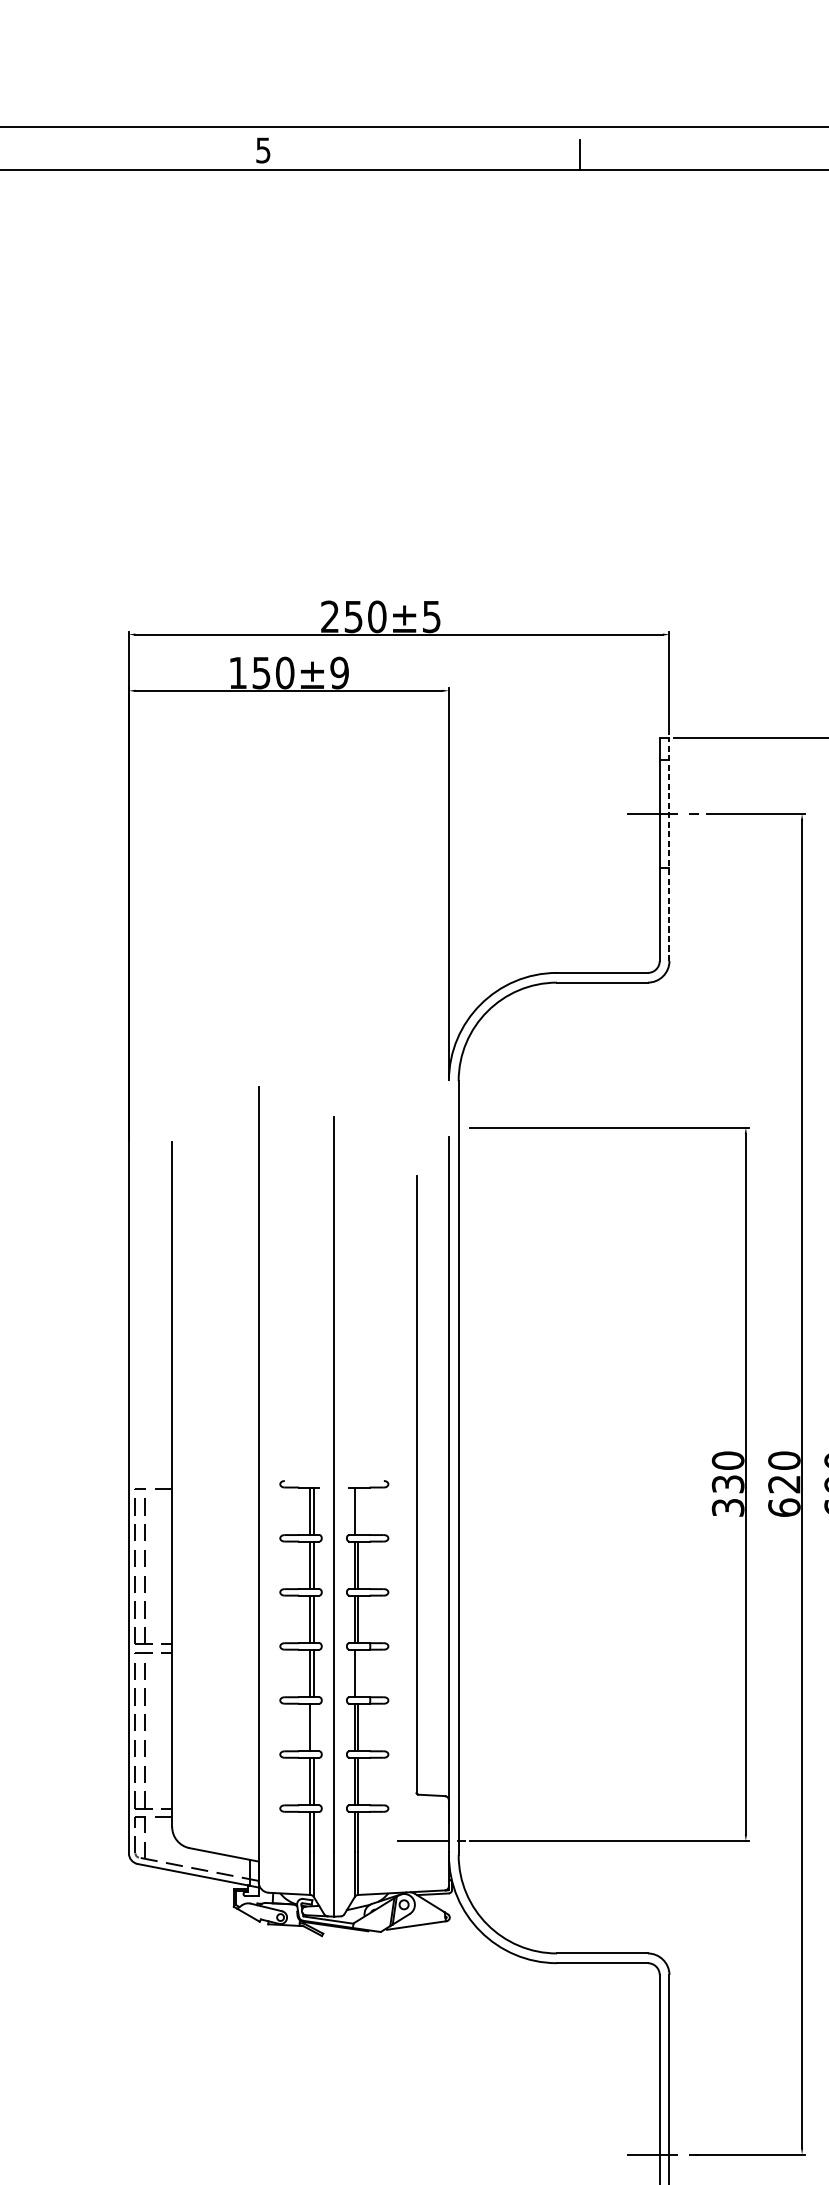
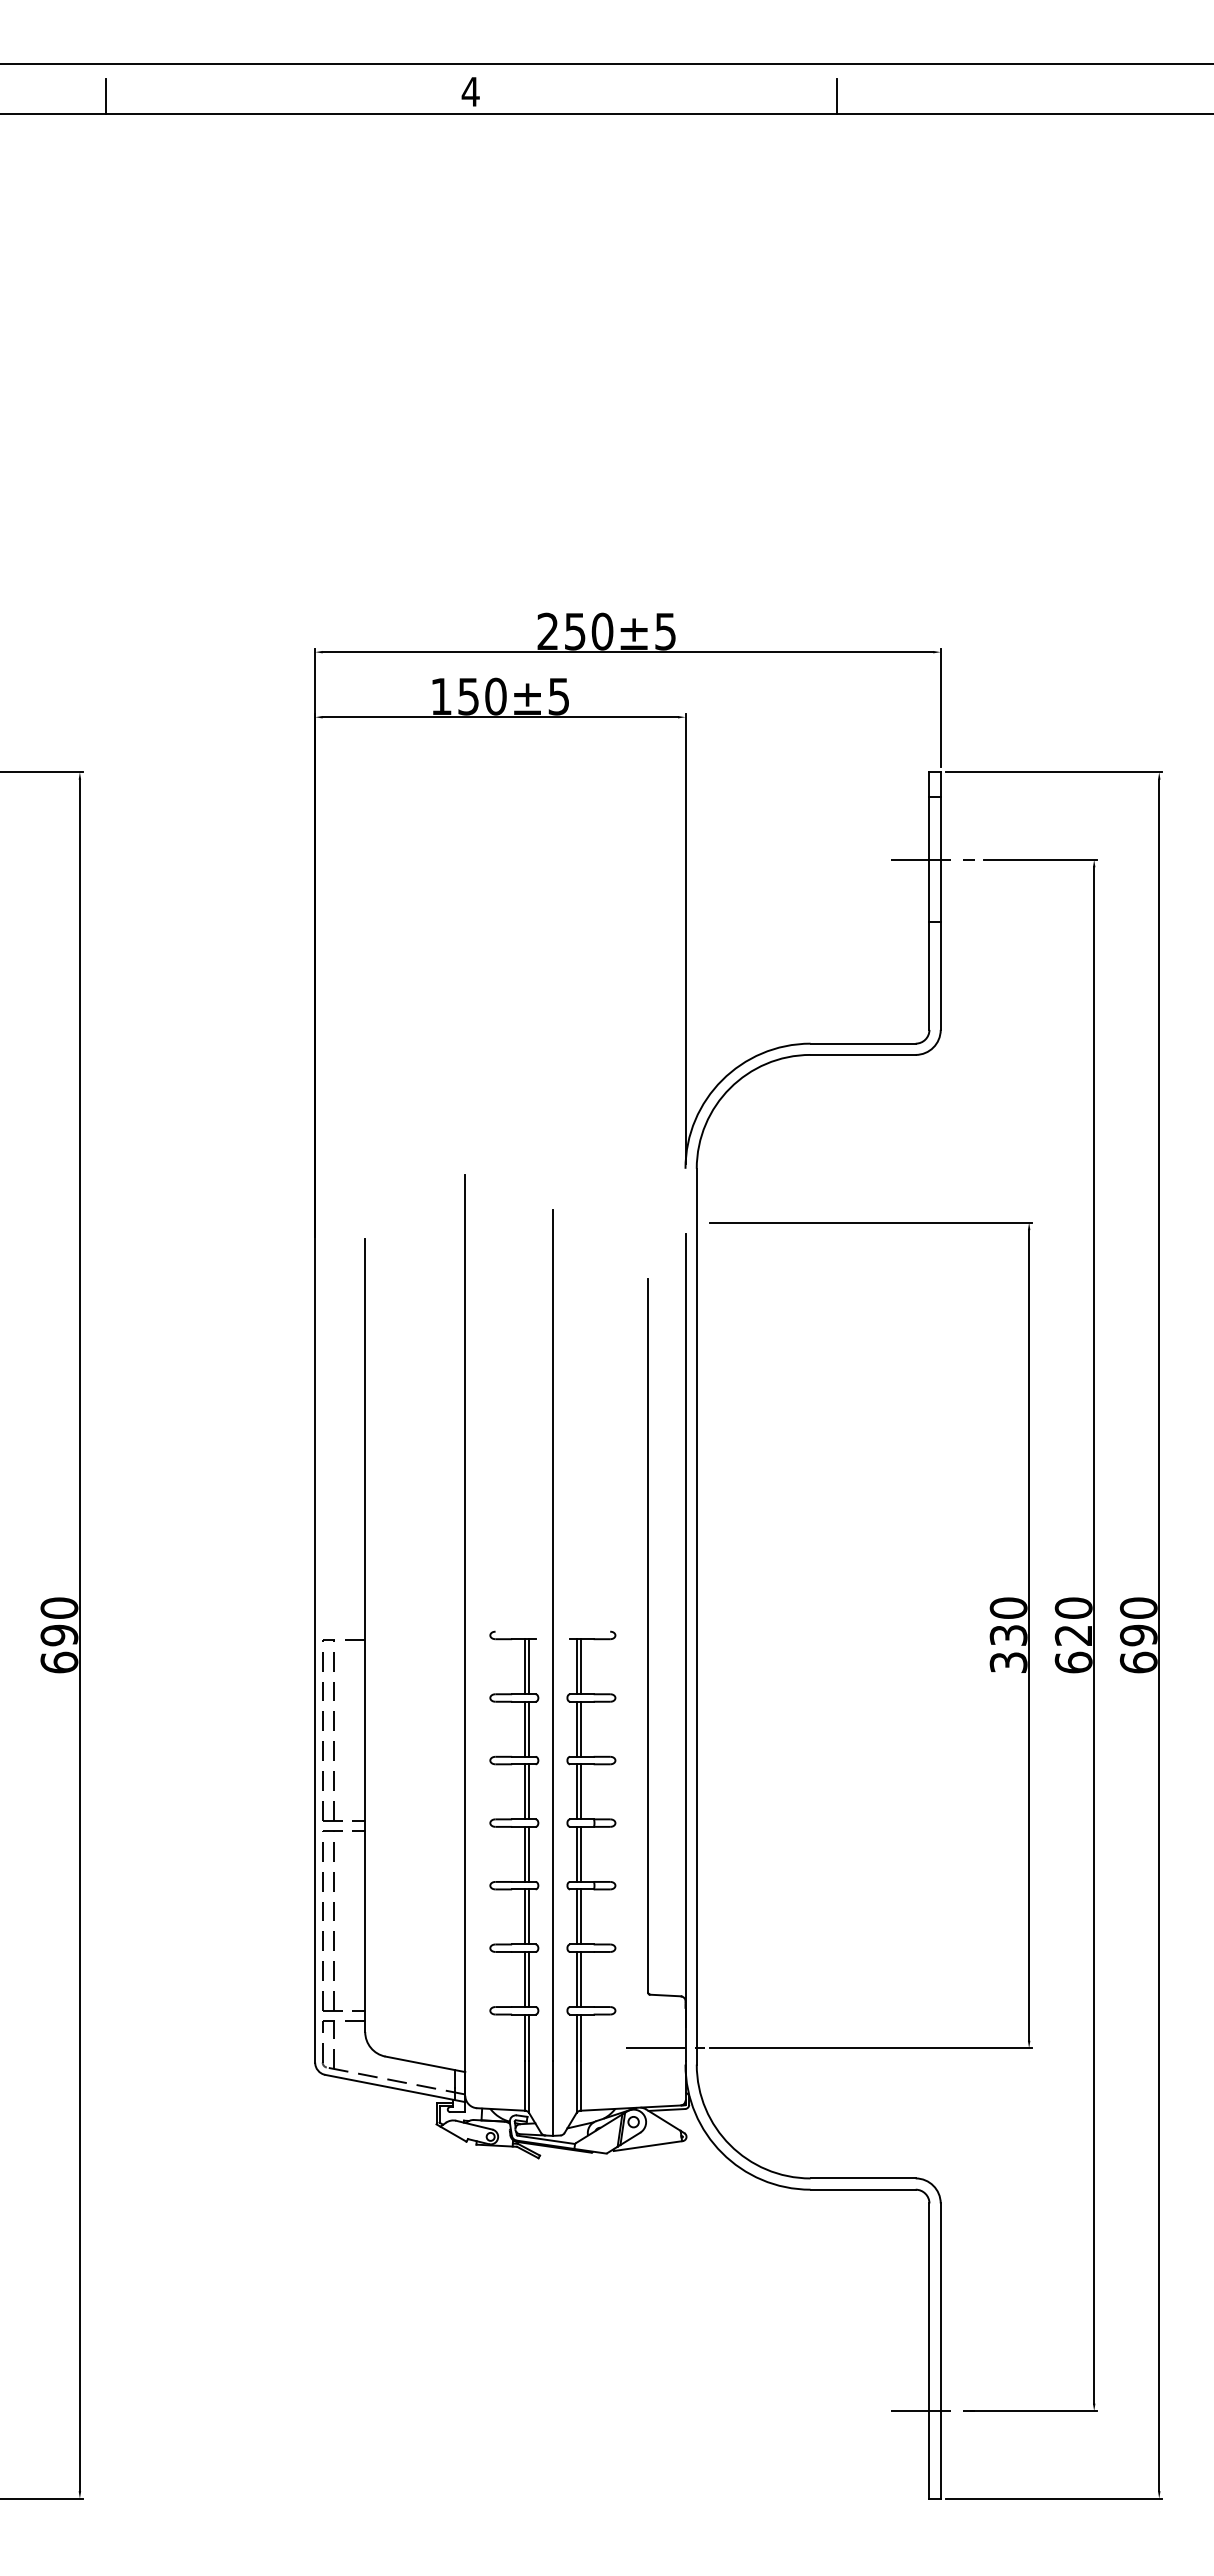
text: (263, 150) -> (470, 91), 5 -> 4
text: (339, 672) -> (558, 696), 150±9 -> 150±5
line: (669, 850) -> (940, 901), dashed -> solid
line: (358, 1511) -> (580, 1666), added
line: (358, 1672) -> (580, 1853), added
line: (314, 1727) -> (529, 1916), added

